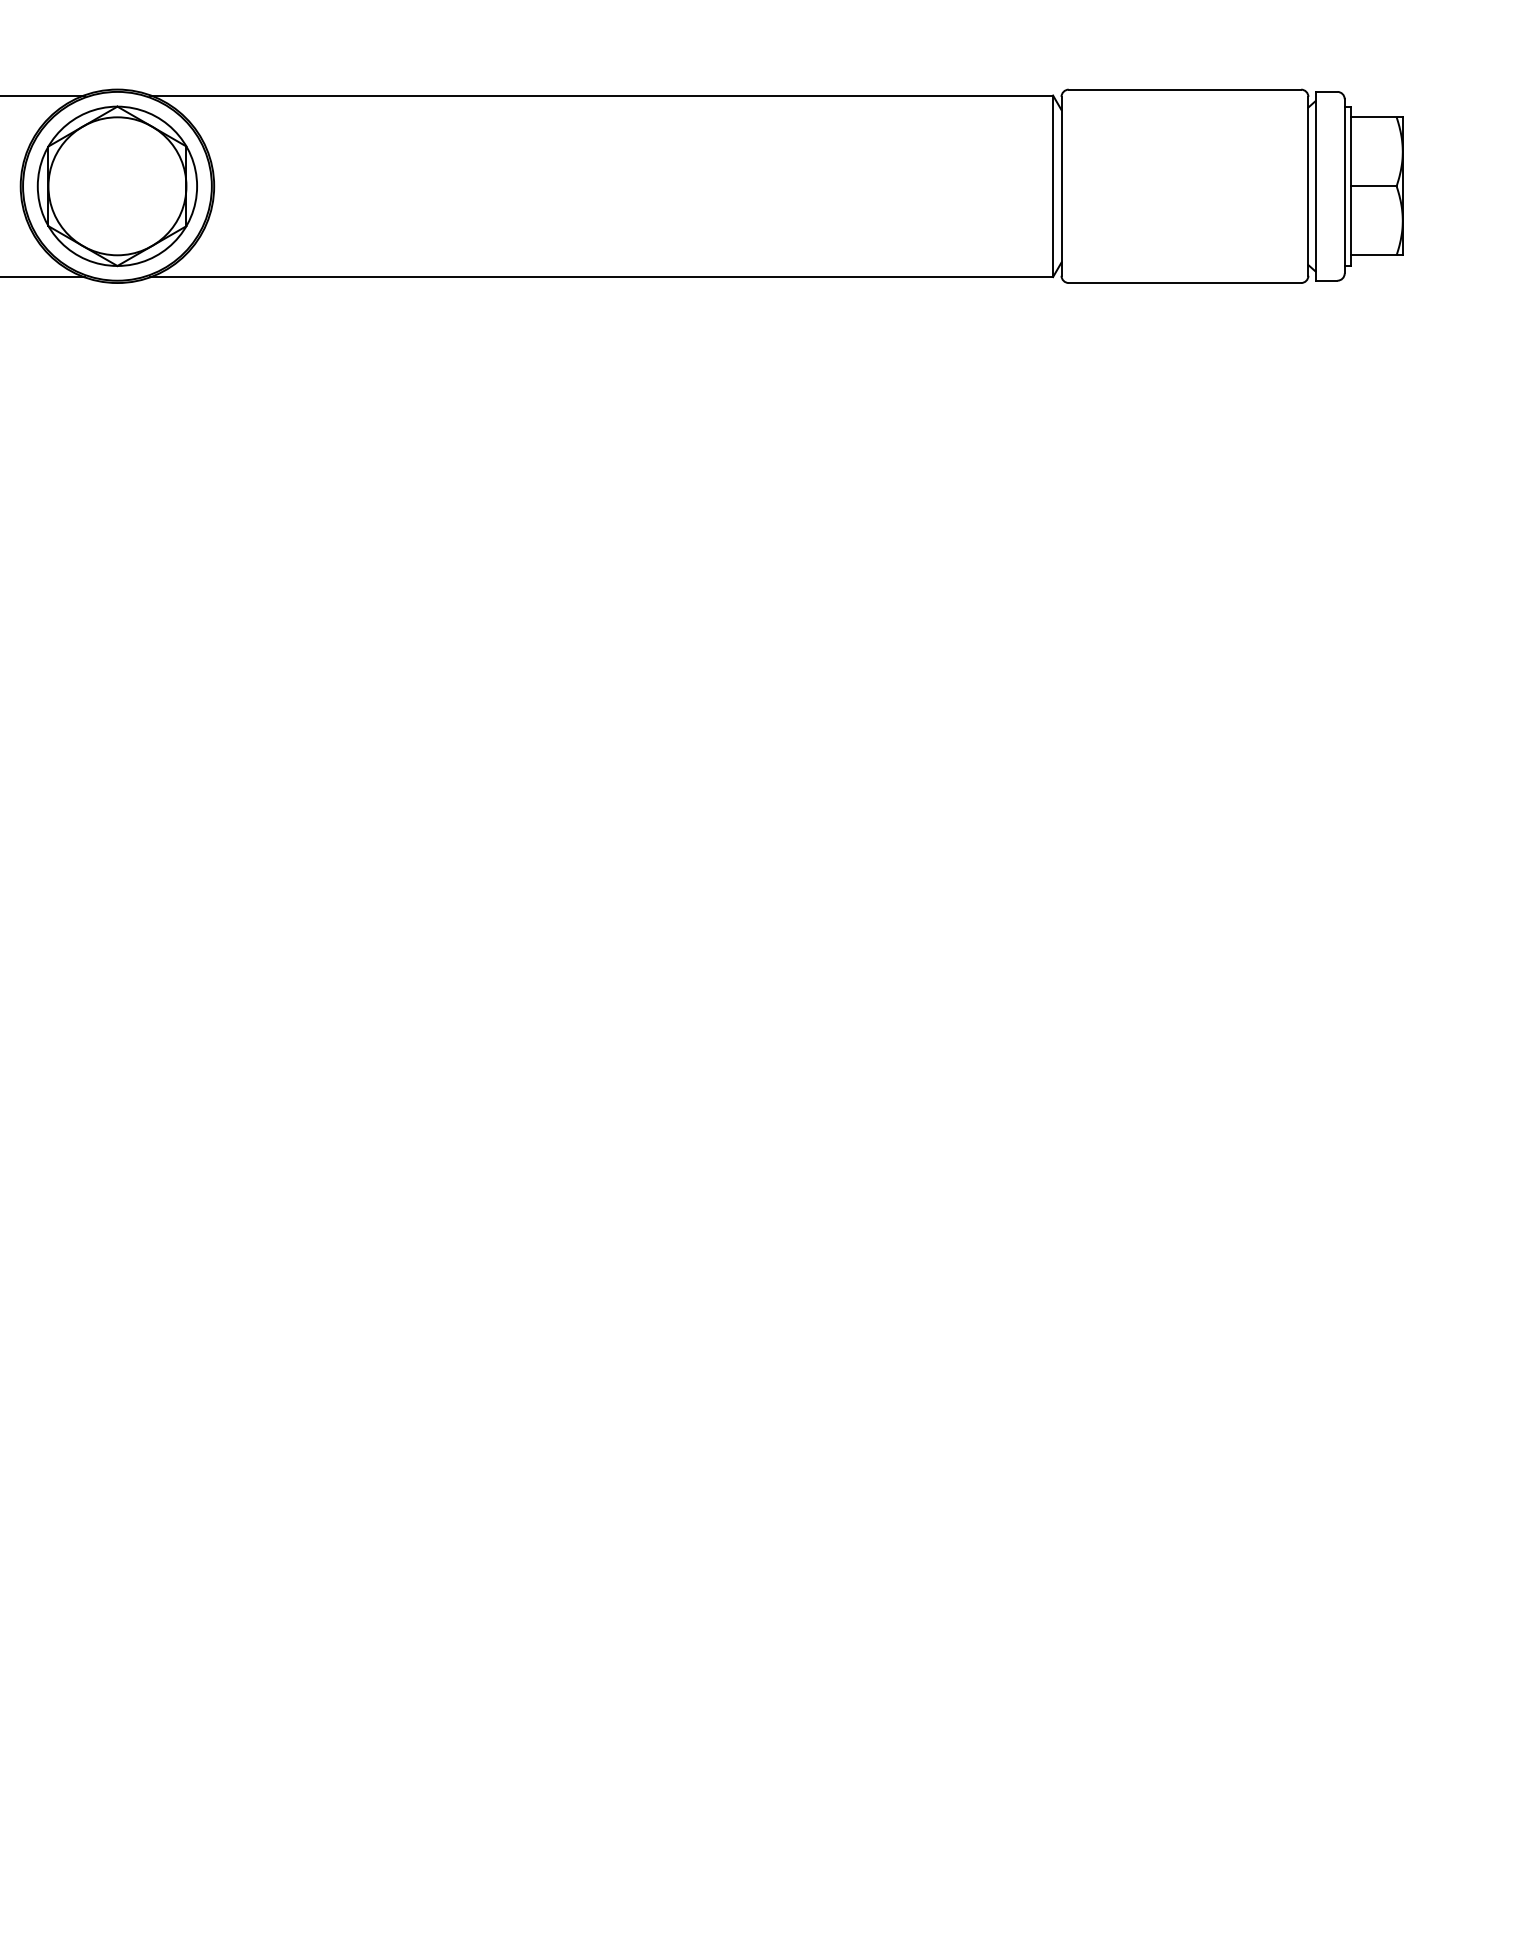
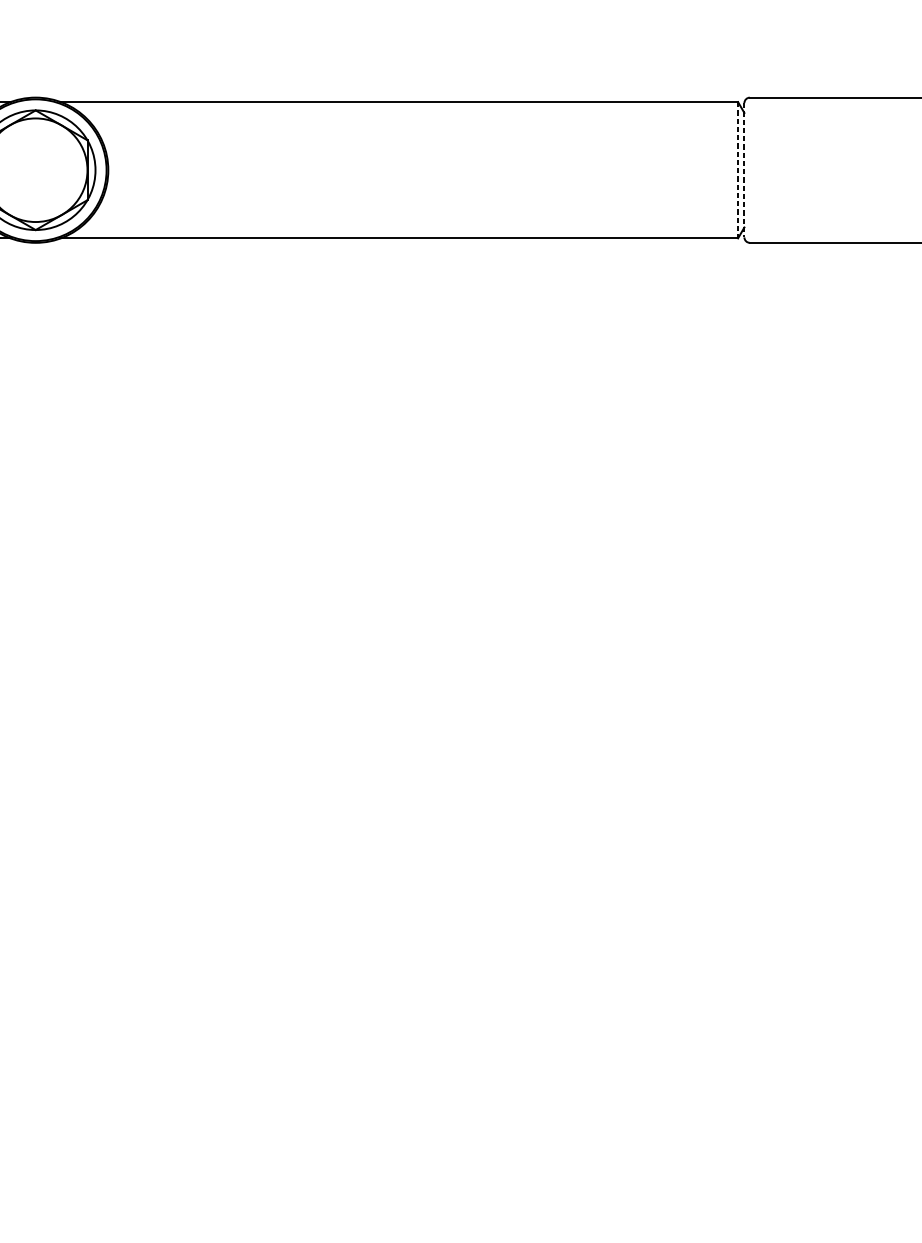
line: (1053, 186) -> (738, 170), solid -> dashed
line: (1061, 186) -> (744, 170), solid -> dashed

